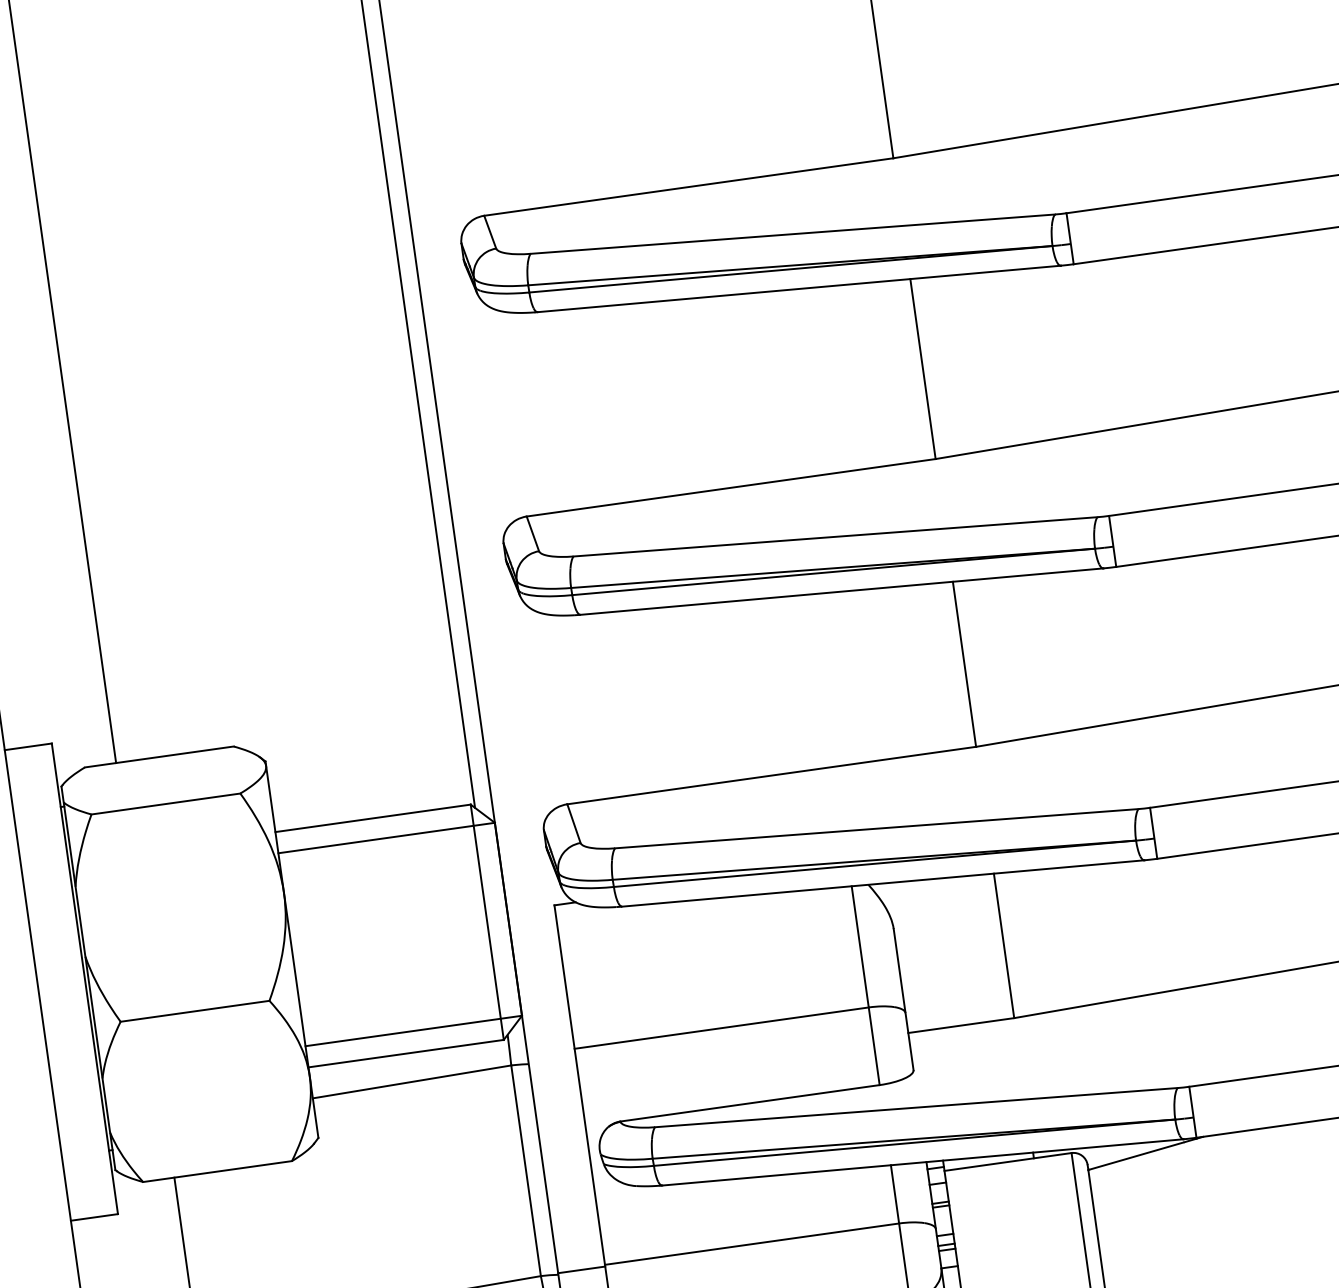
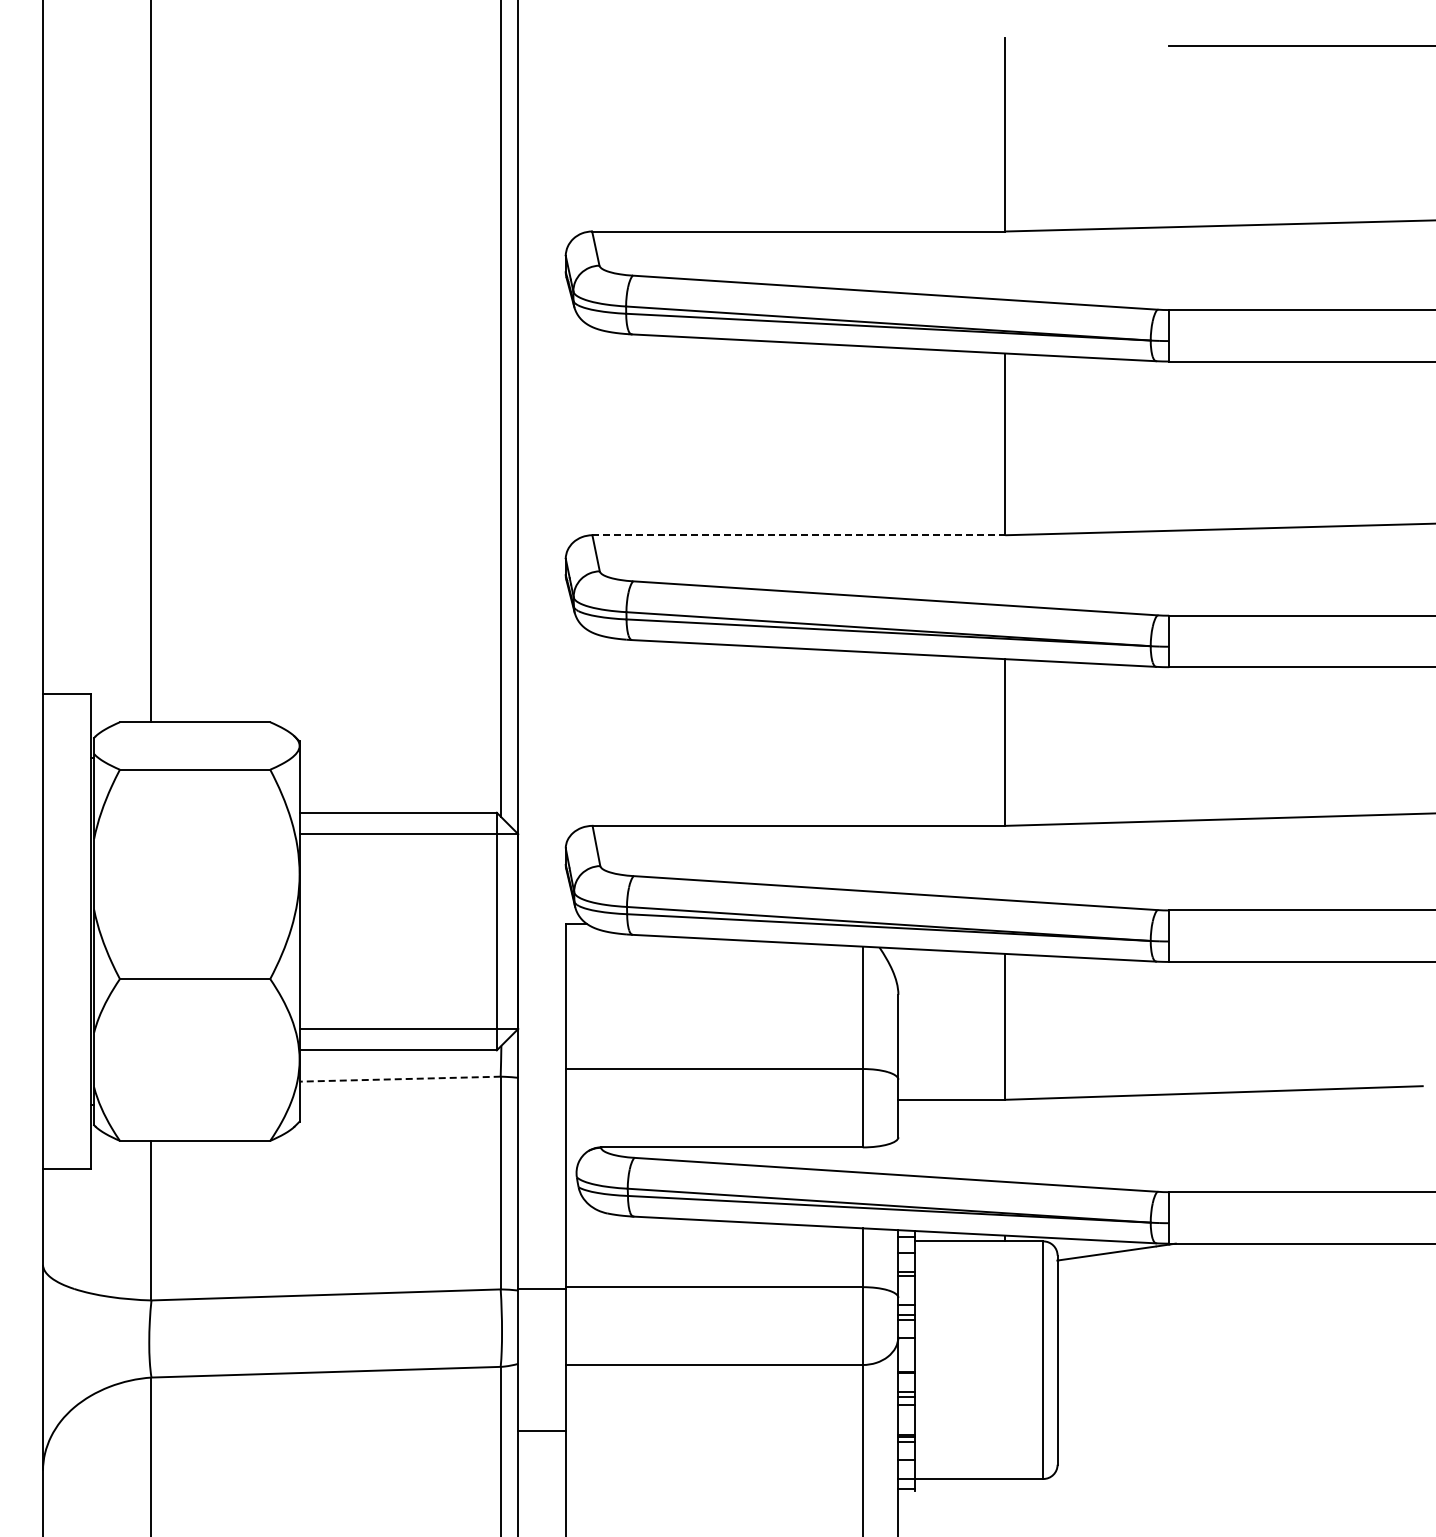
line: (731, 487) -> (799, 535), solid -> dashed
line: (412, 1082) -> (400, 1079), solid -> dashed

